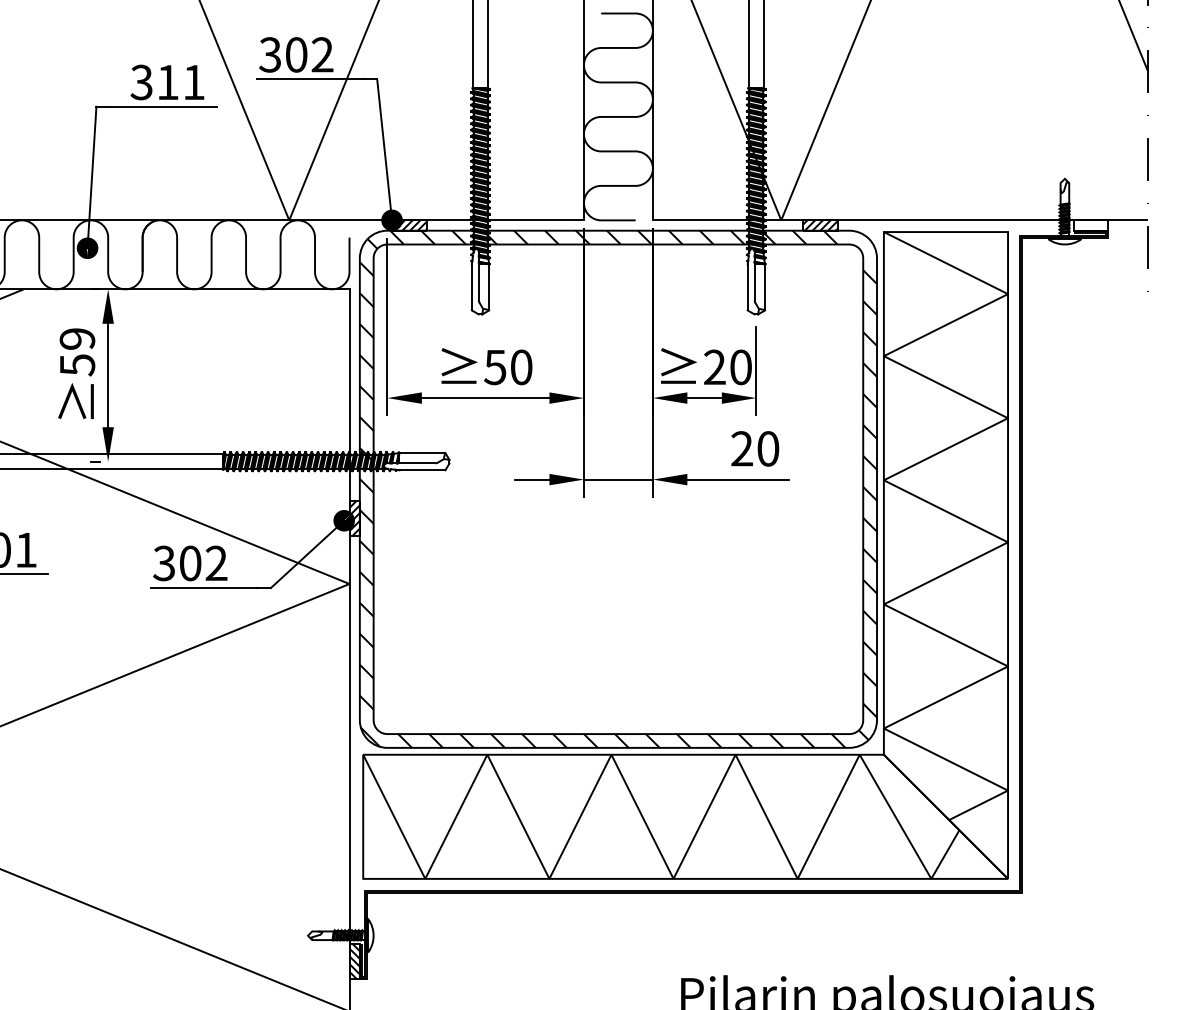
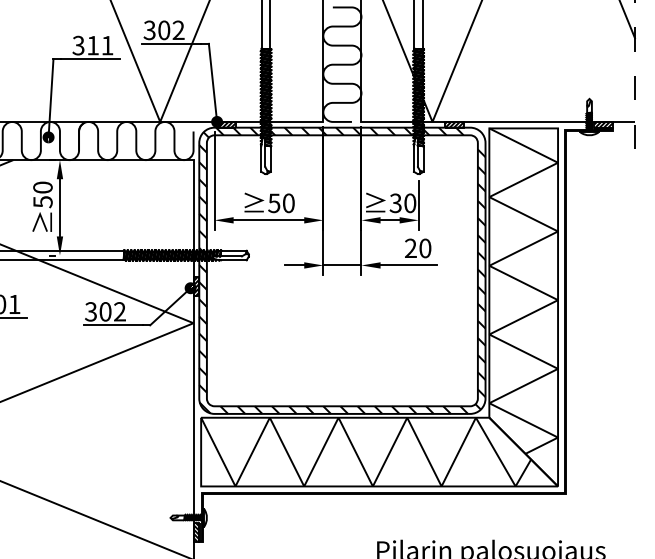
hatch: (1090, 224) -> (603, 124), added
text: (76, 338) -> (42, 187), 59 -> 50
text: (714, 367) -> (395, 203), 20 -> 30

